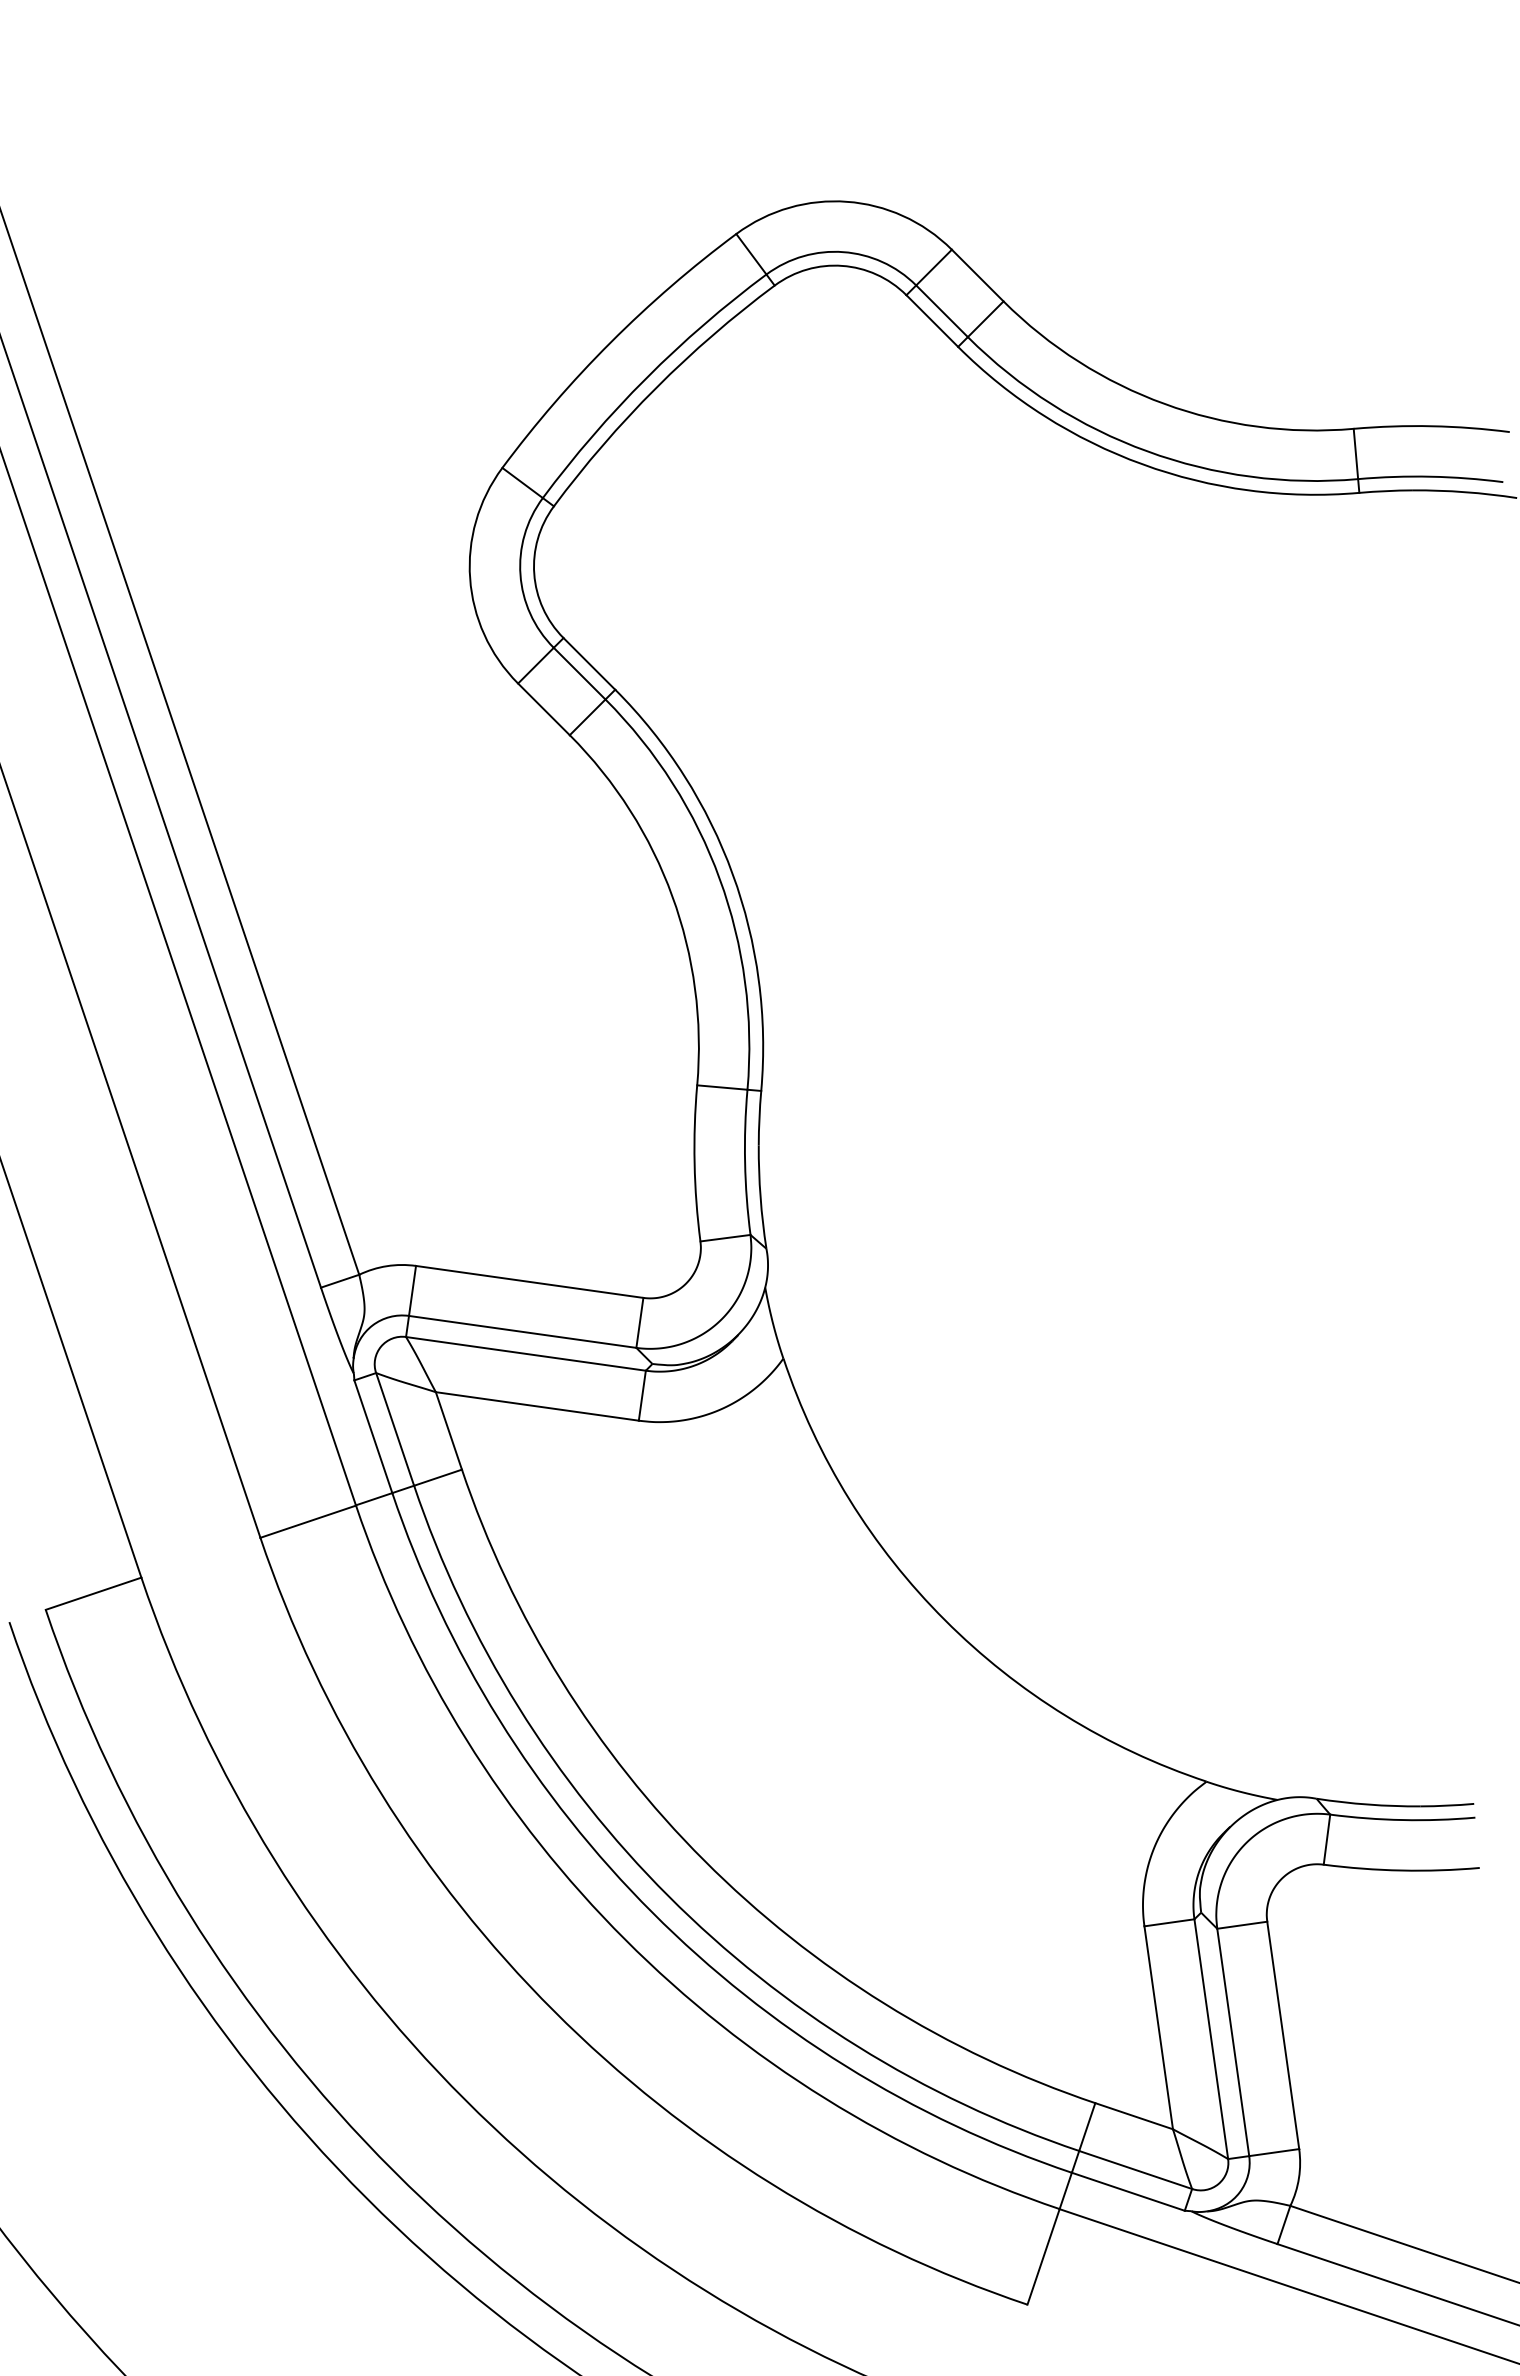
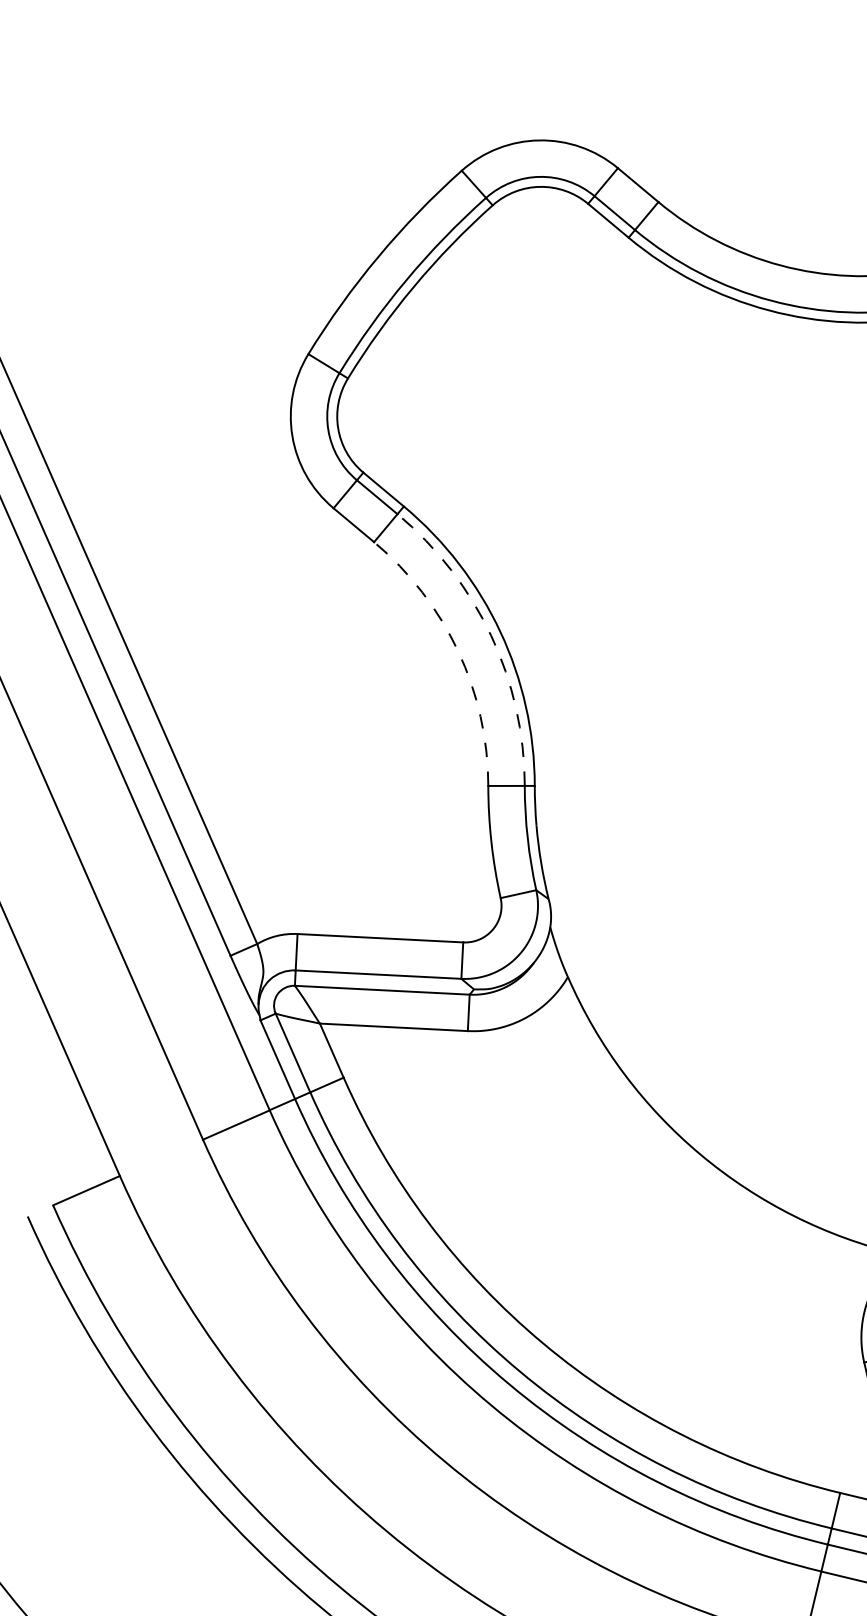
arc: (719, 878) -> (491, 635), solid -> dashed
arc: (672, 896) -> (458, 651), solid -> dashed

